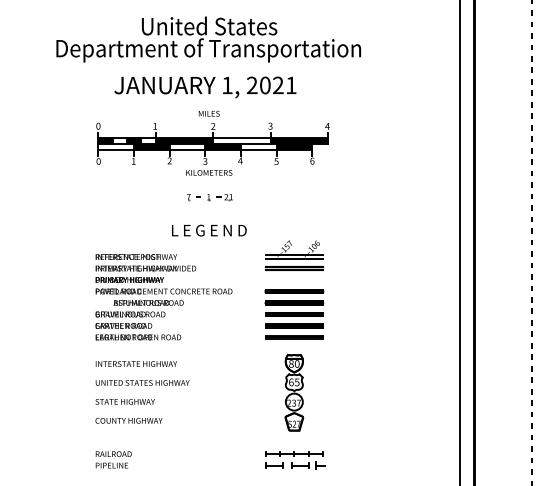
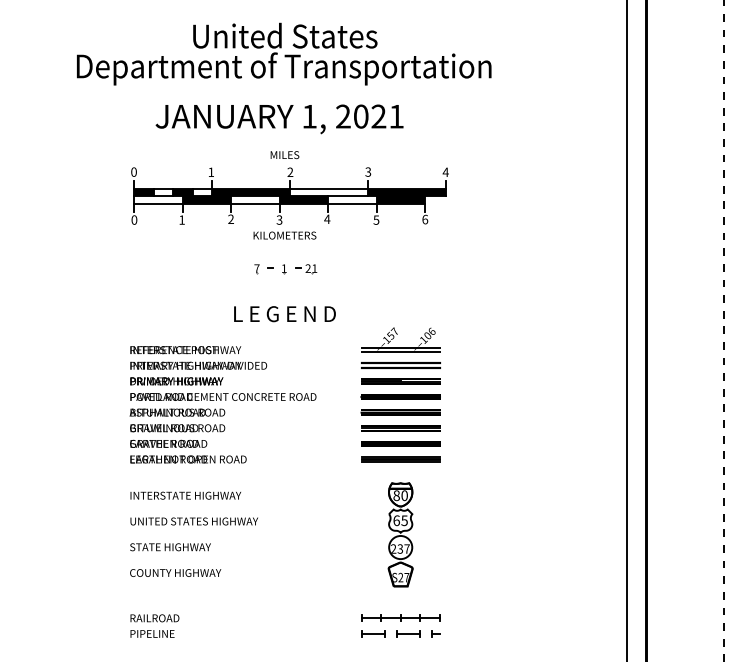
part: (294, 280) -> (400, 381), added
text: (148, 302) -> (177, 412), moved
part: (319, 465) -> (435, 633), size x0.62

